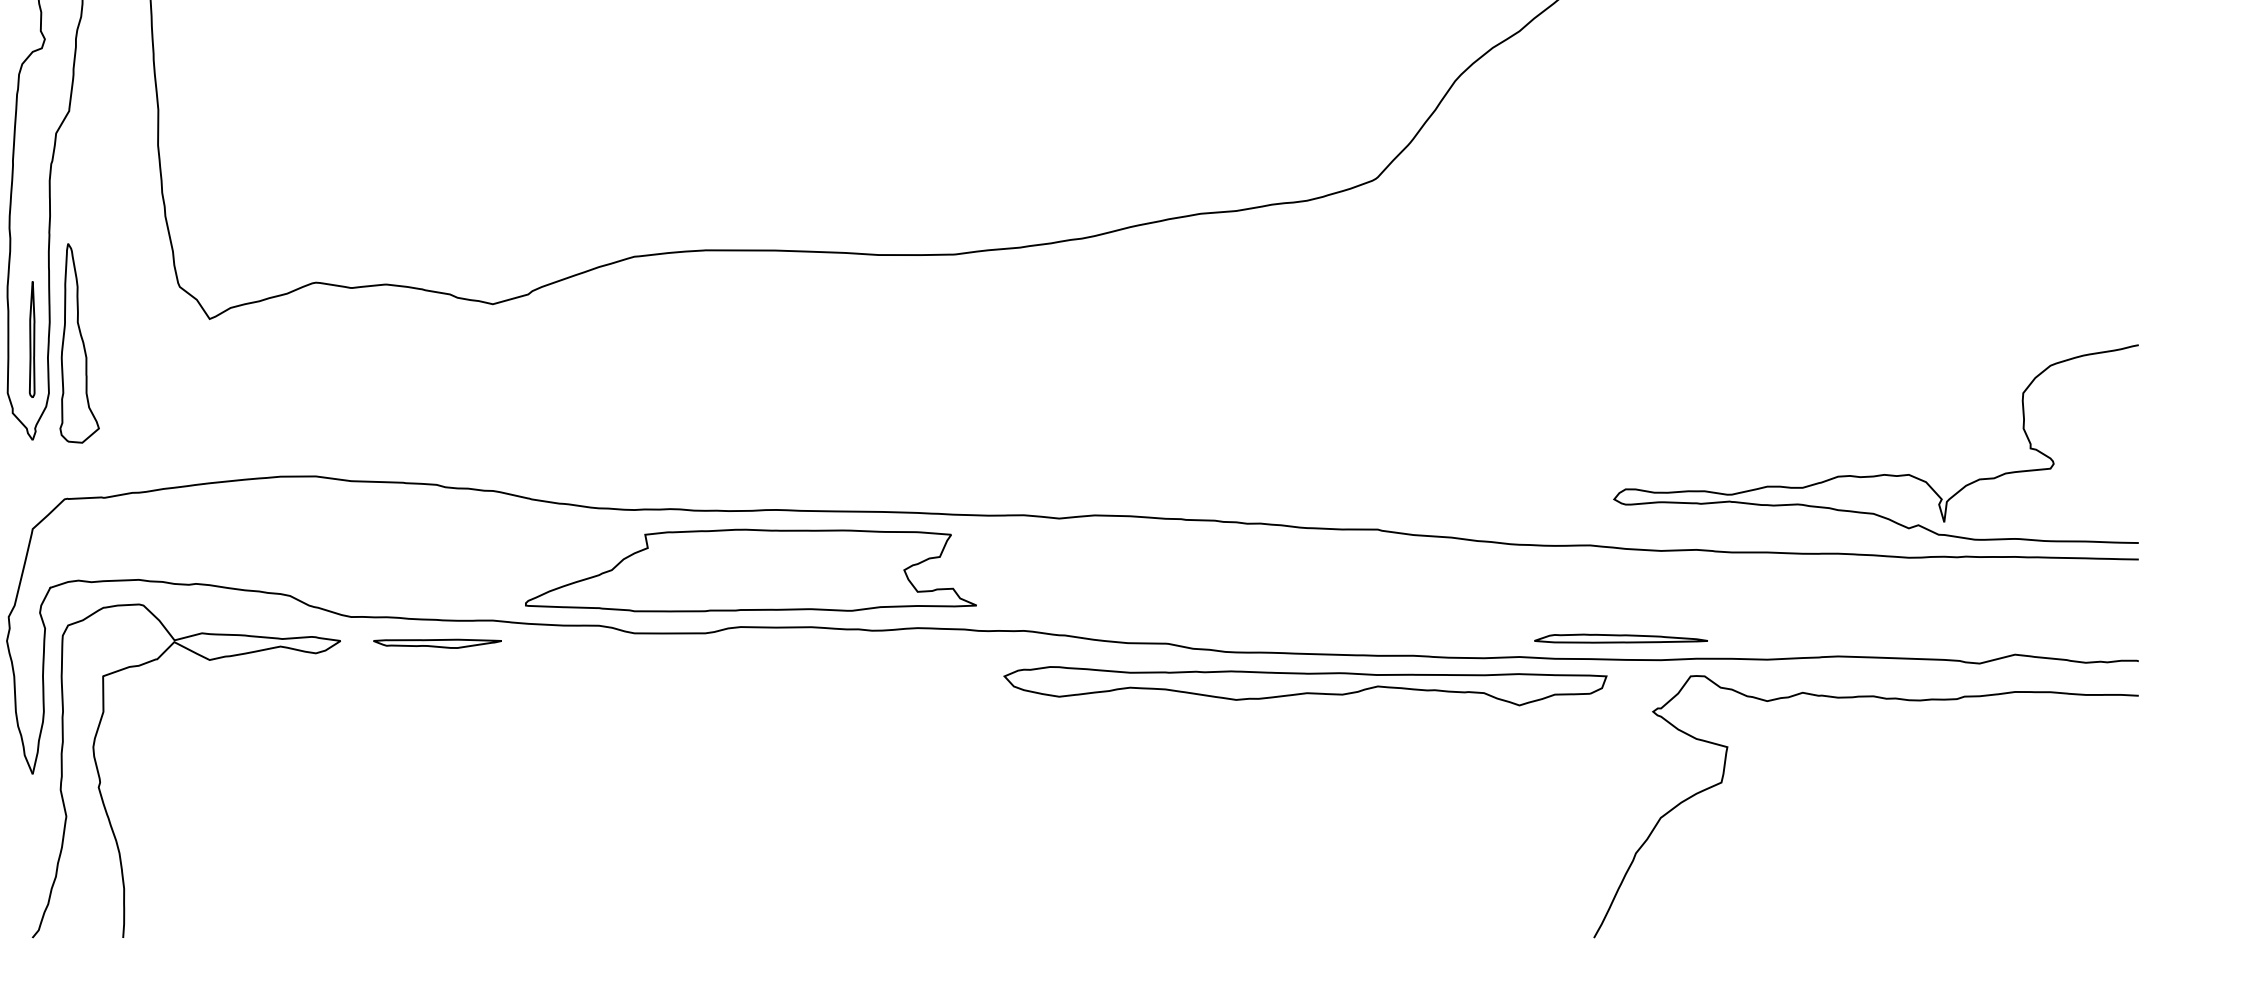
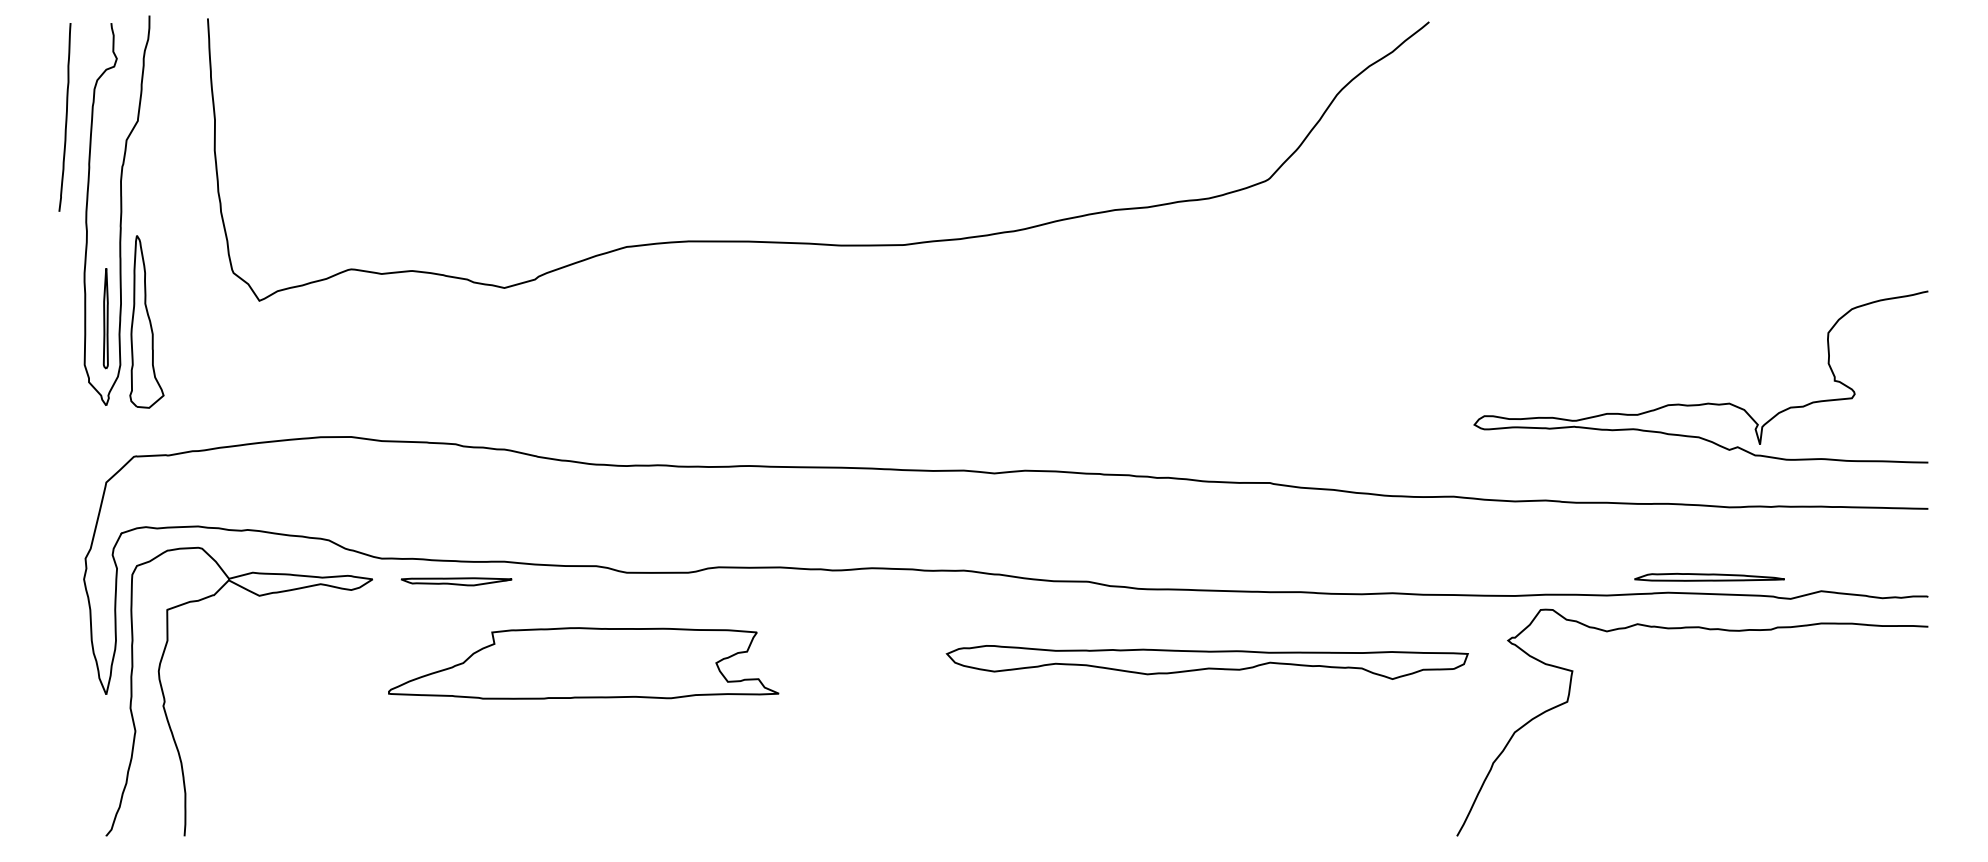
curve: (1883, 473) -> (1707, 402), moved
part: (750, 570) -> (583, 663), moved
part: (1621, 638) -> (1709, 577), moved
part: (1304, 686) -> (1206, 662), moved

